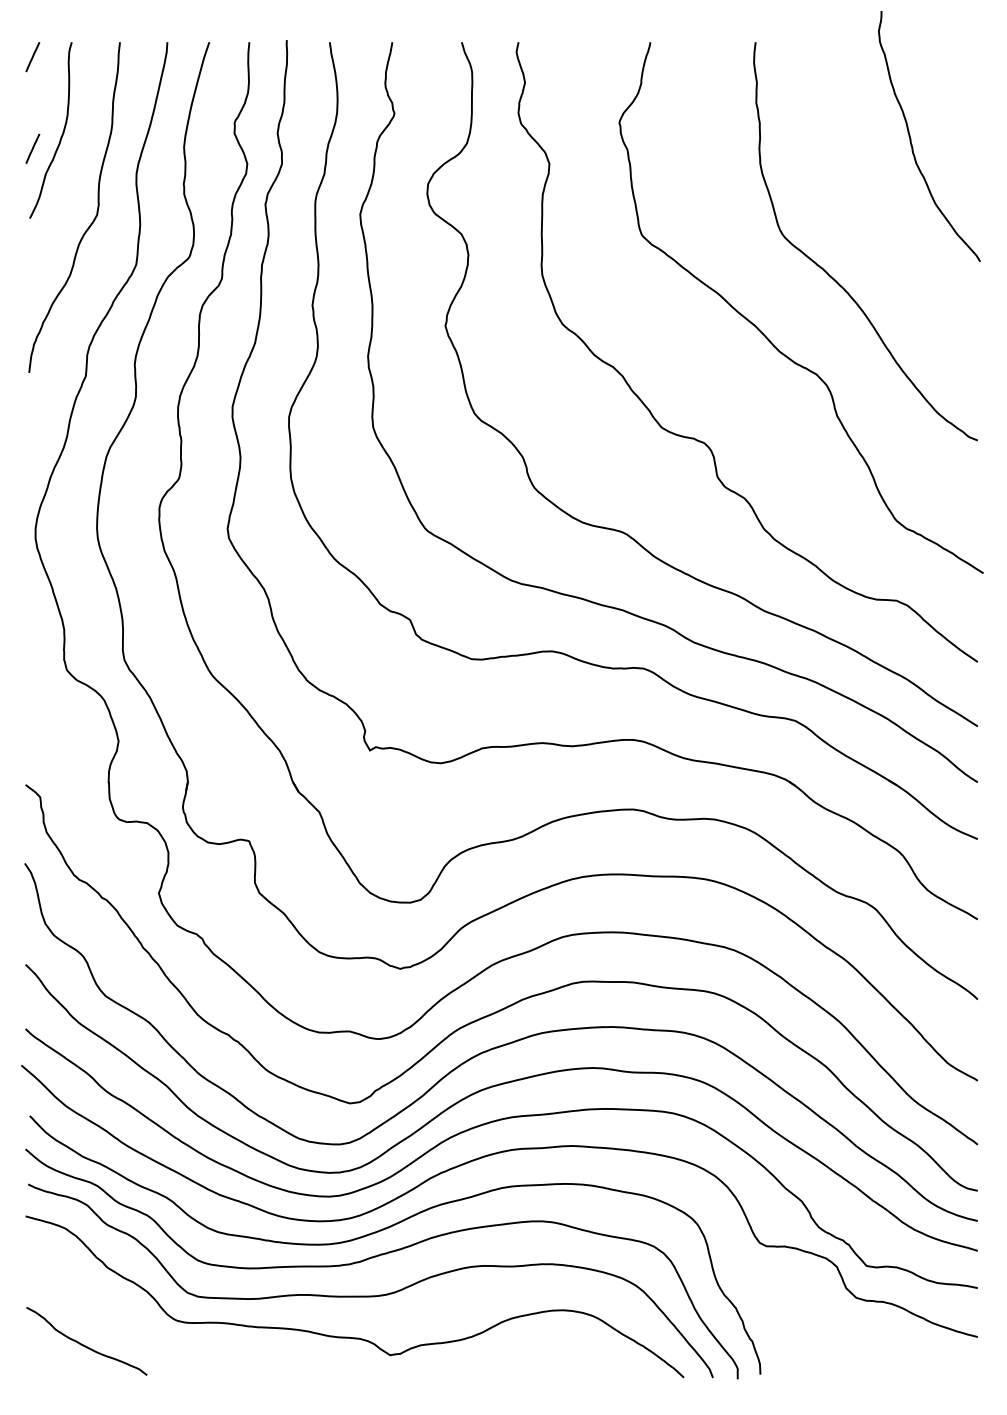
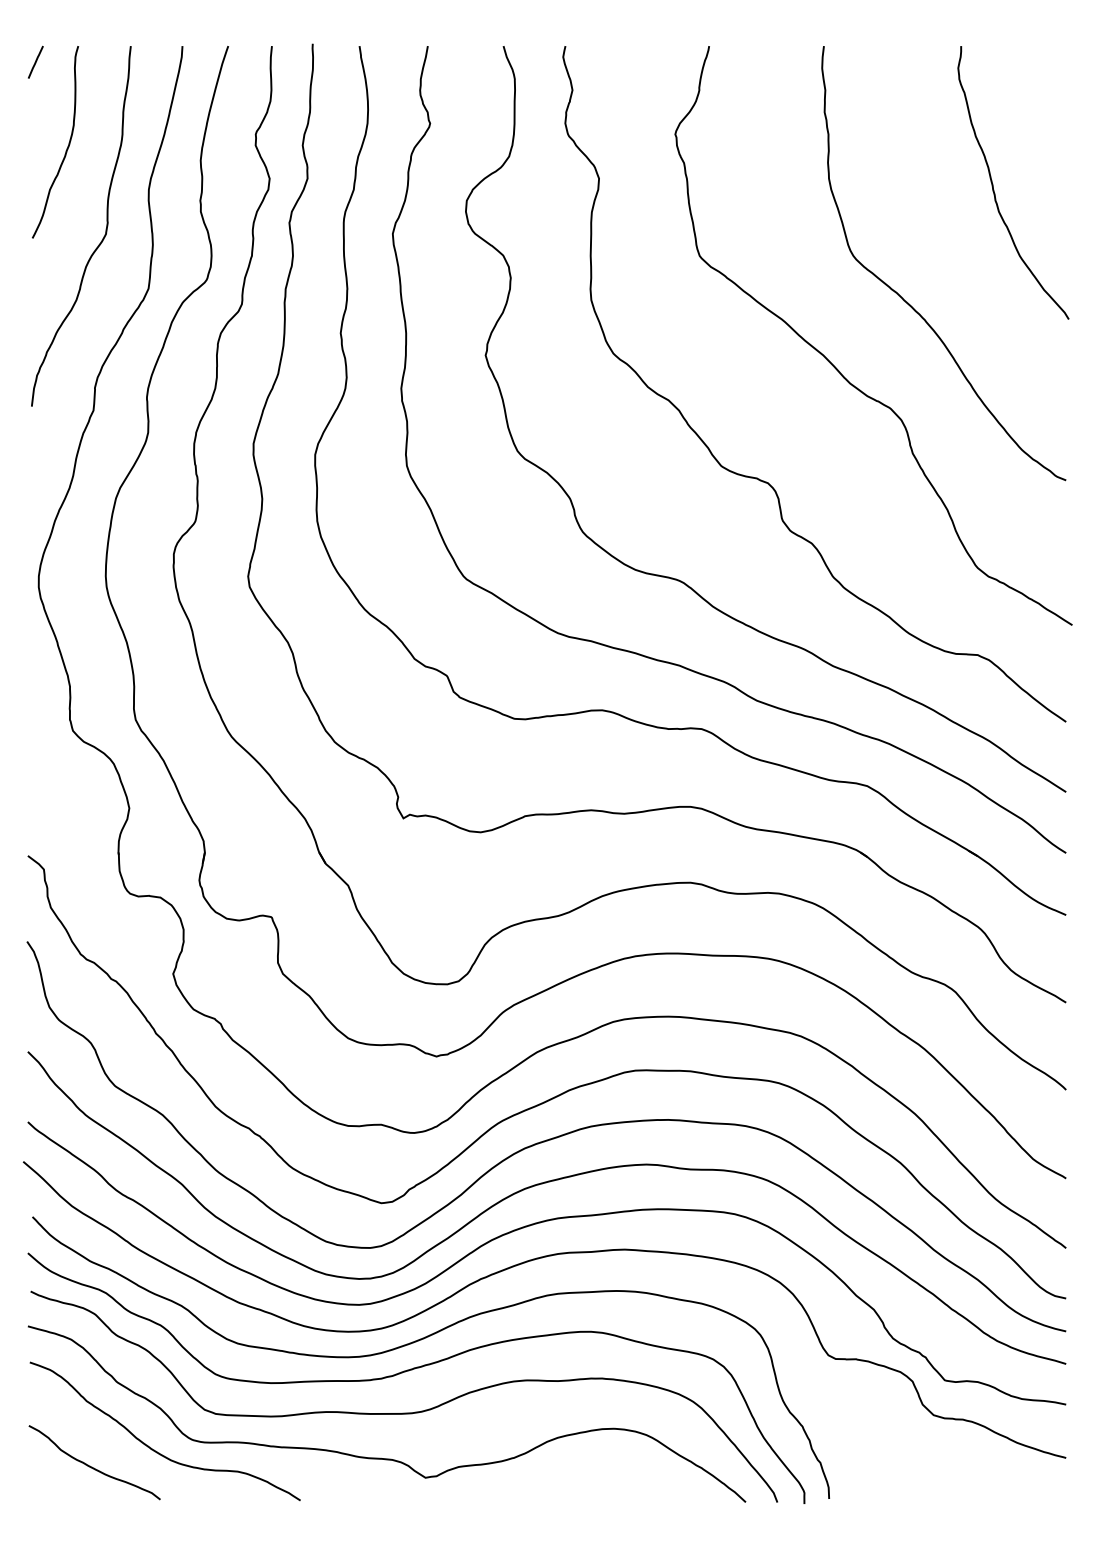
curve: (911, 137) -> (993, 184), moved
line: (32, 148) -> (35, 161), removed
curve: (141, 1329) -> (154, 1449), added

